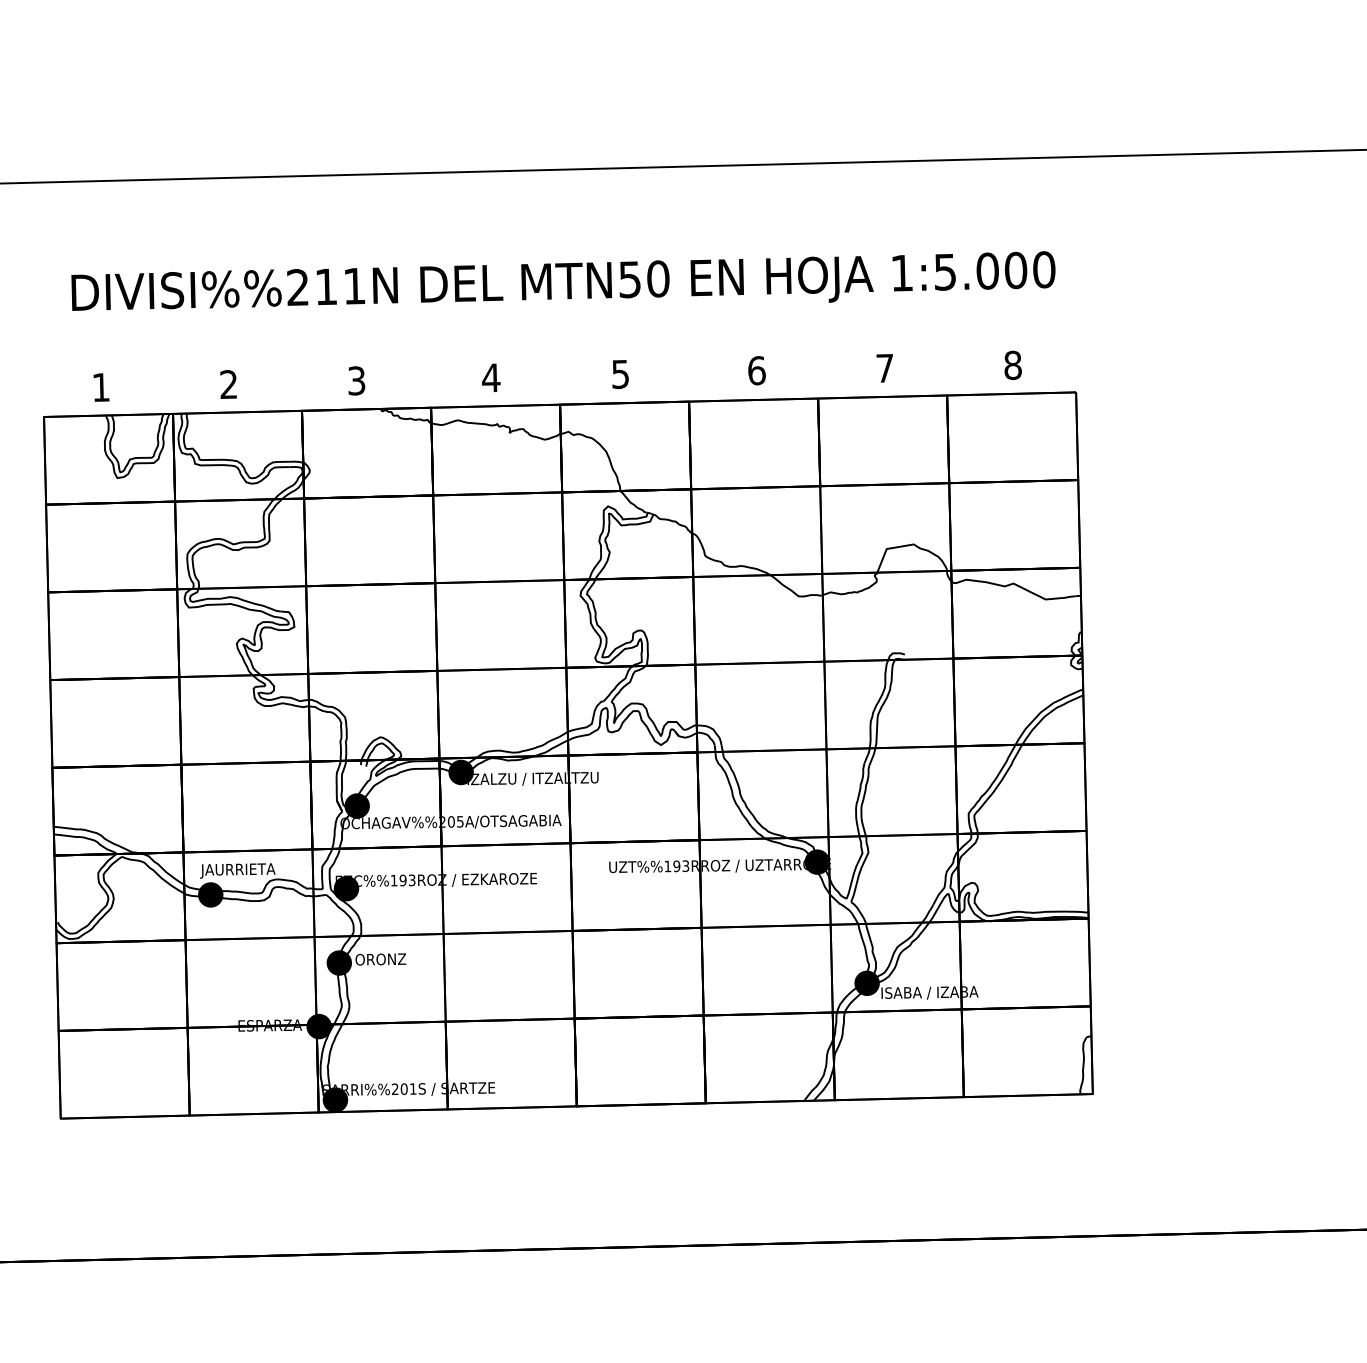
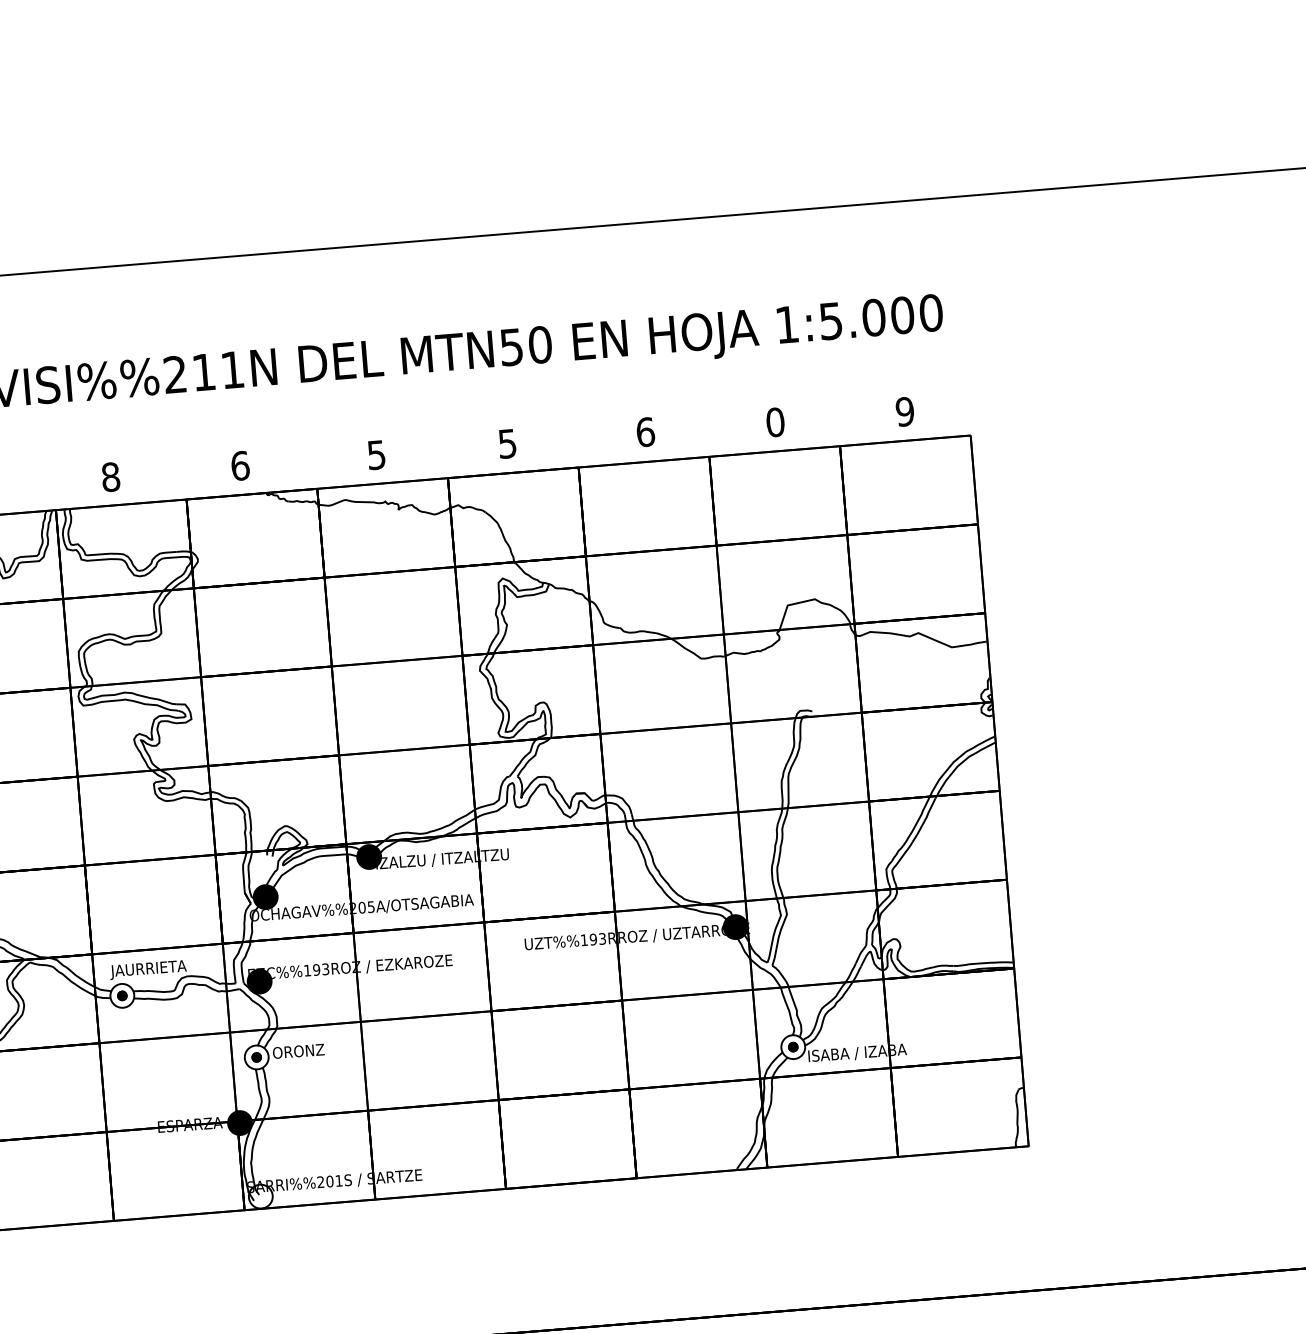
text: (1012, 365) -> (904, 411), 8 -> 9
text: (884, 368) -> (774, 422), 7 -> 0
text: (491, 377) -> (376, 454), 4 -> 5
text: (356, 380) -> (240, 465), 3 -> 6
text: (228, 384) -> (110, 477), 2 -> 8
fill: (210, 894) -> (122, 995), removed
fill: (339, 962) -> (256, 1056), removed
fill: (866, 983) -> (792, 1047), removed
fill: (335, 1099) -> (260, 1196), removed

